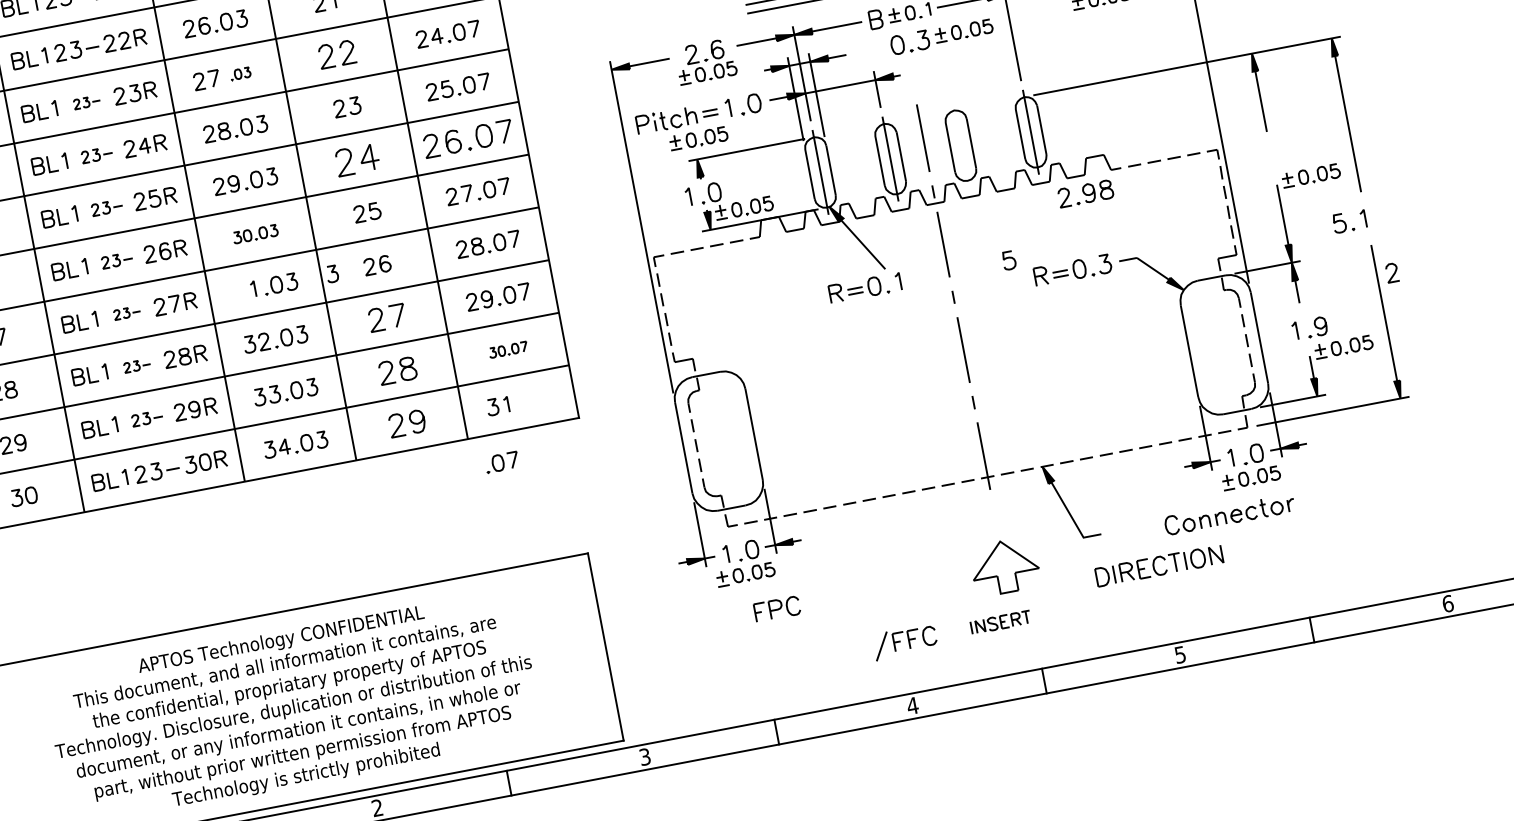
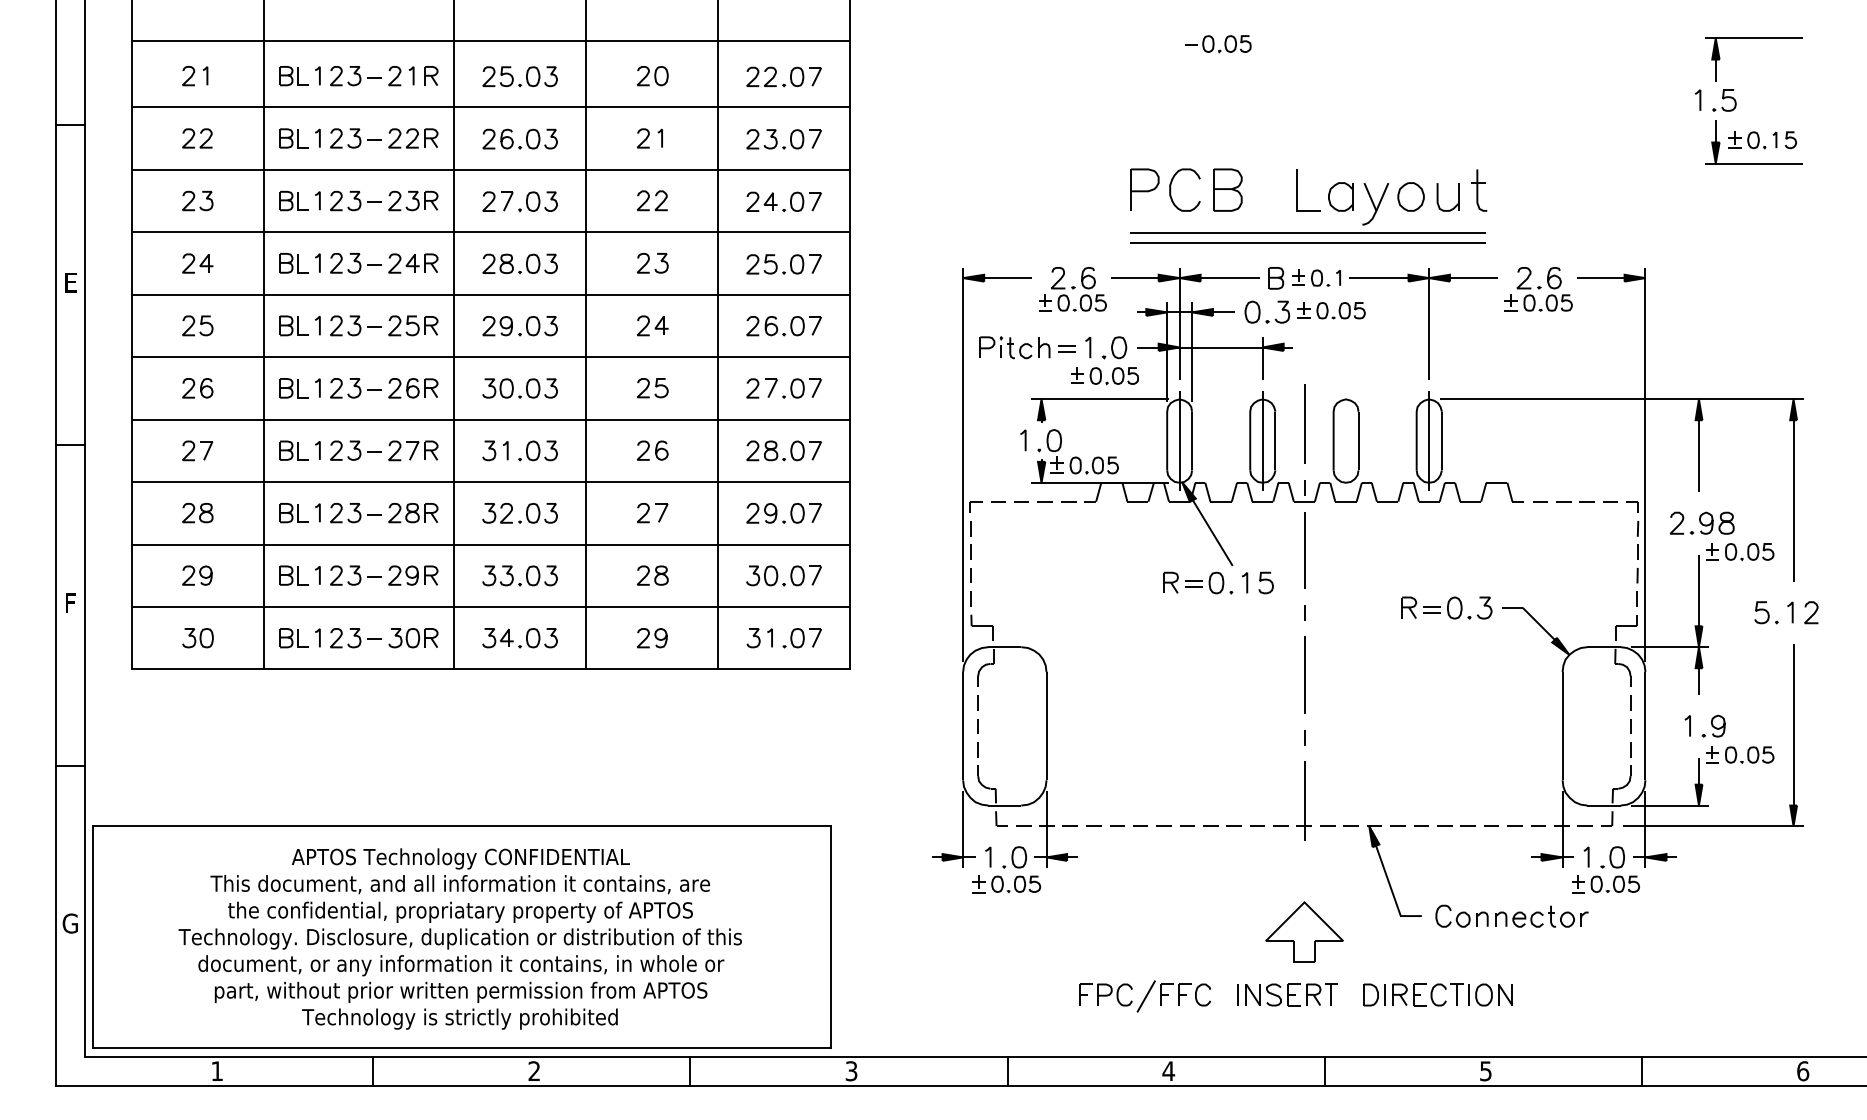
part: (941, 36) -> (1304, 311), moved
part: (336, 54) -> (651, 200), size x0.71
part: (240, 73) -> (537, 201), size x1.67
part: (86, 102) -> (355, 200), size x1.67
part: (467, 139) -> (783, 326), size x0.71
part: (698, 139) -> (1104, 376), moved
part: (96, 155) -> (355, 263), size x1.43
part: (357, 159) -> (652, 325), size x0.62
part: (1084, 193) -> (1701, 522), moved
part: (106, 207) -> (355, 325), size x1.43
part: (255, 234) -> (519, 388), size x1.43
curve: (1008, 258) -> (1265, 580), moved
part: (116, 260) -> (355, 388), size x1.43
curve: (332, 272) -> (489, 449), moved
curve: (1394, 273) -> (1813, 613), moved
part: (126, 313) -> (355, 450), size x1.67
part: (387, 318) -> (652, 513), size x0.71
part: (507, 349) -> (783, 575), size x1.67
part: (136, 366) -> (355, 513), size x1.67
part: (397, 370) -> (652, 575), size x0.71
part: (146, 418) -> (355, 575), size x1.43
part: (407, 423) -> (652, 638), size x0.71
part: (501, 462) -> (801, 638), moved
part: (1229, 513) -> (1511, 915), moved
part: (1158, 565) -> (1437, 994), moved
part: (776, 608) -> (1105, 994), moved
part: (1000, 622) -> (1287, 994), size x1.43

